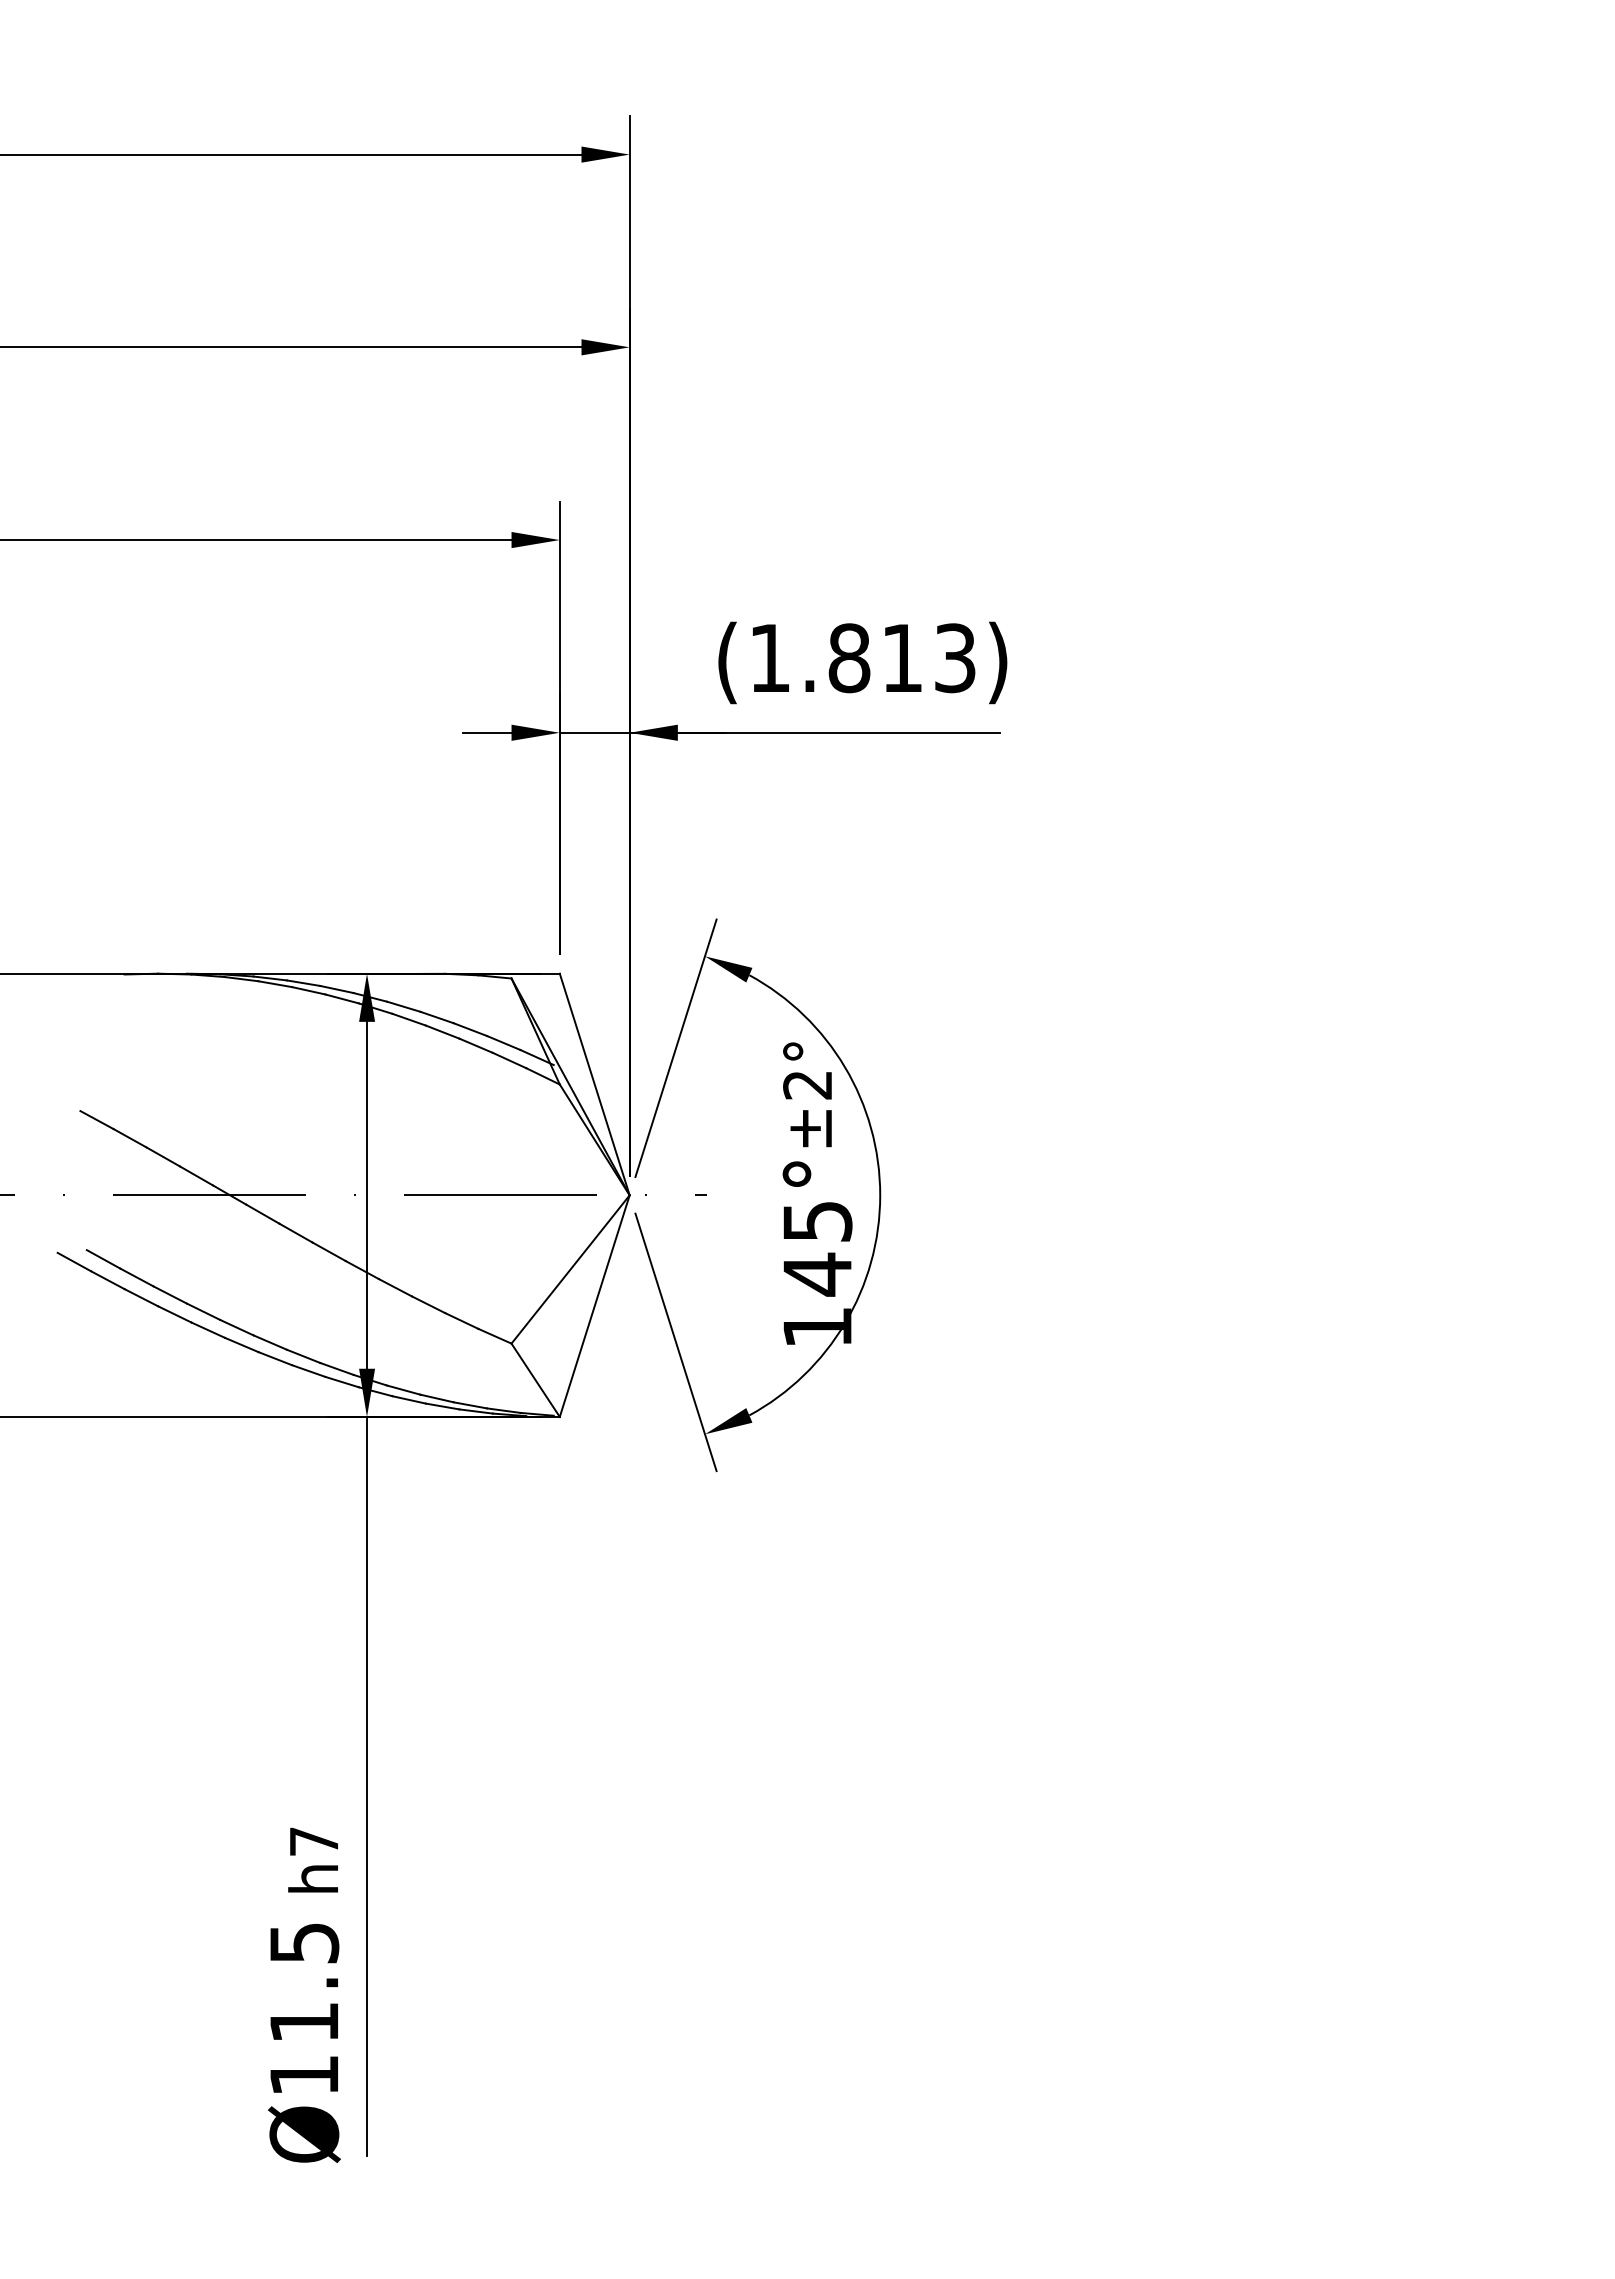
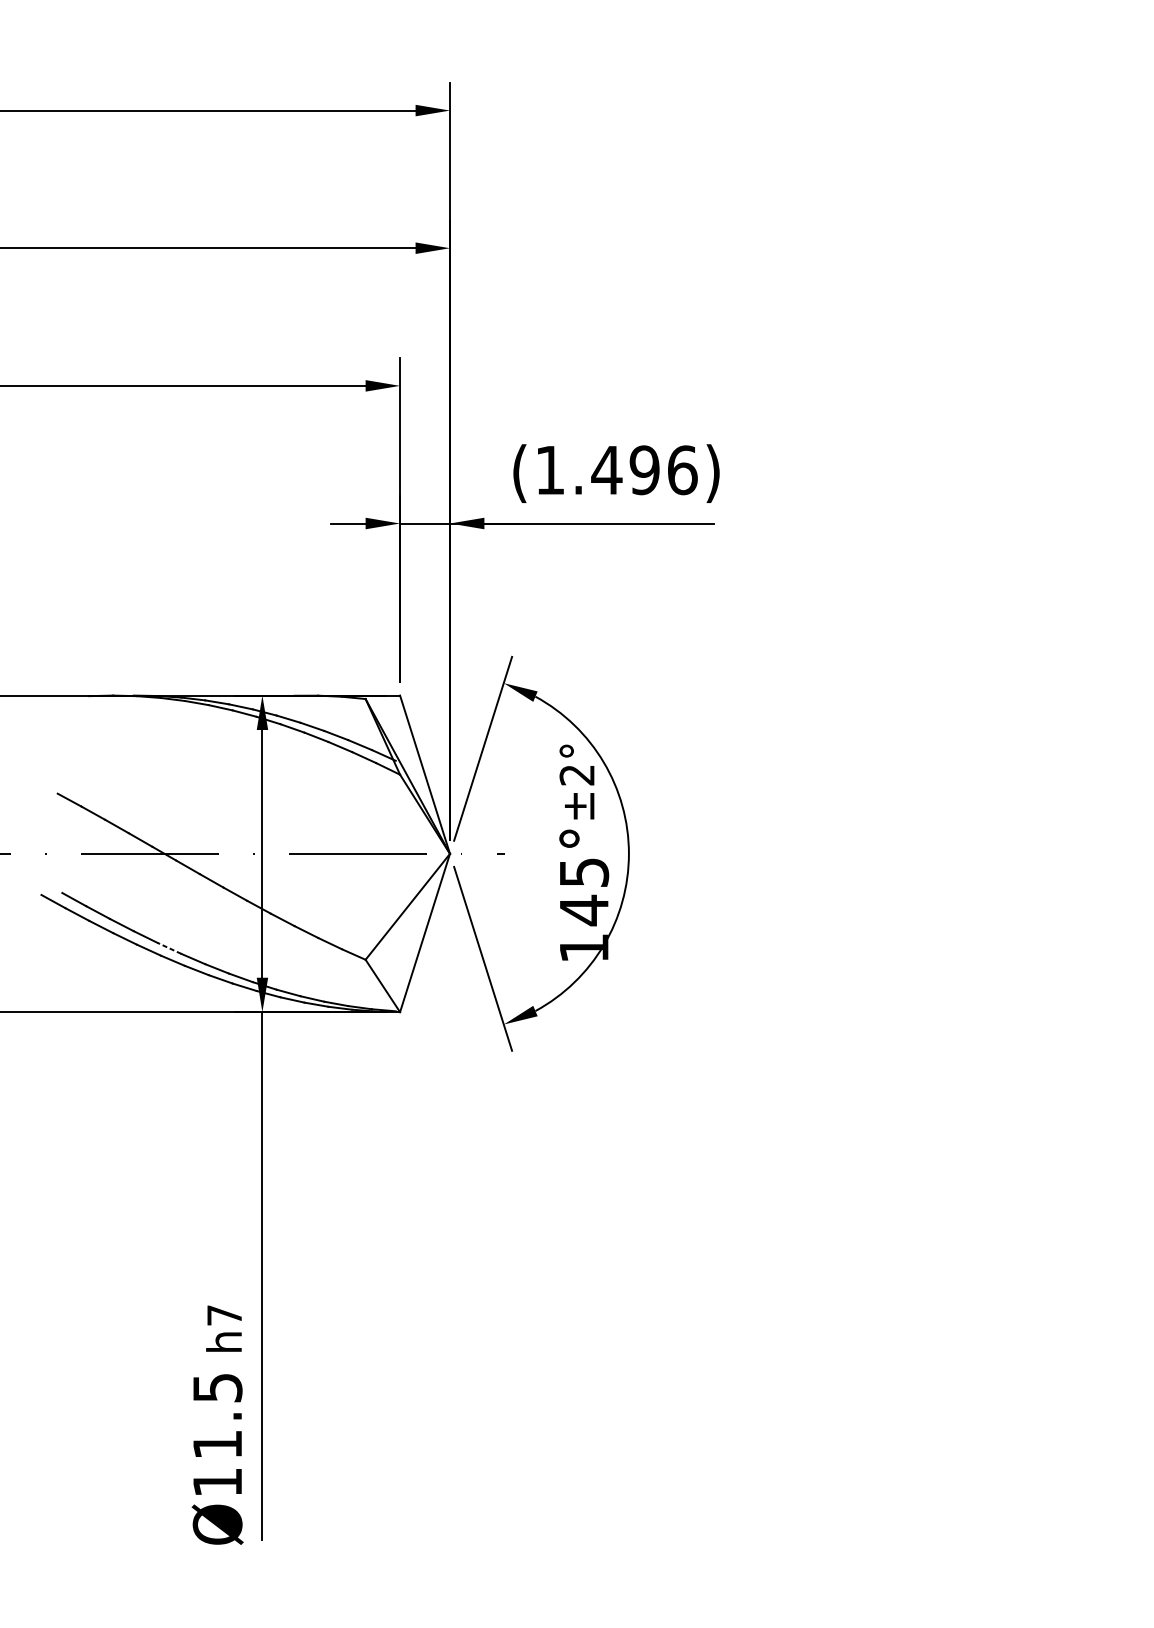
text: (901, 658) -> (644, 470), (1.813) -> (1.496)
line: (236, 1327) -> (169, 948), solid -> dashed

